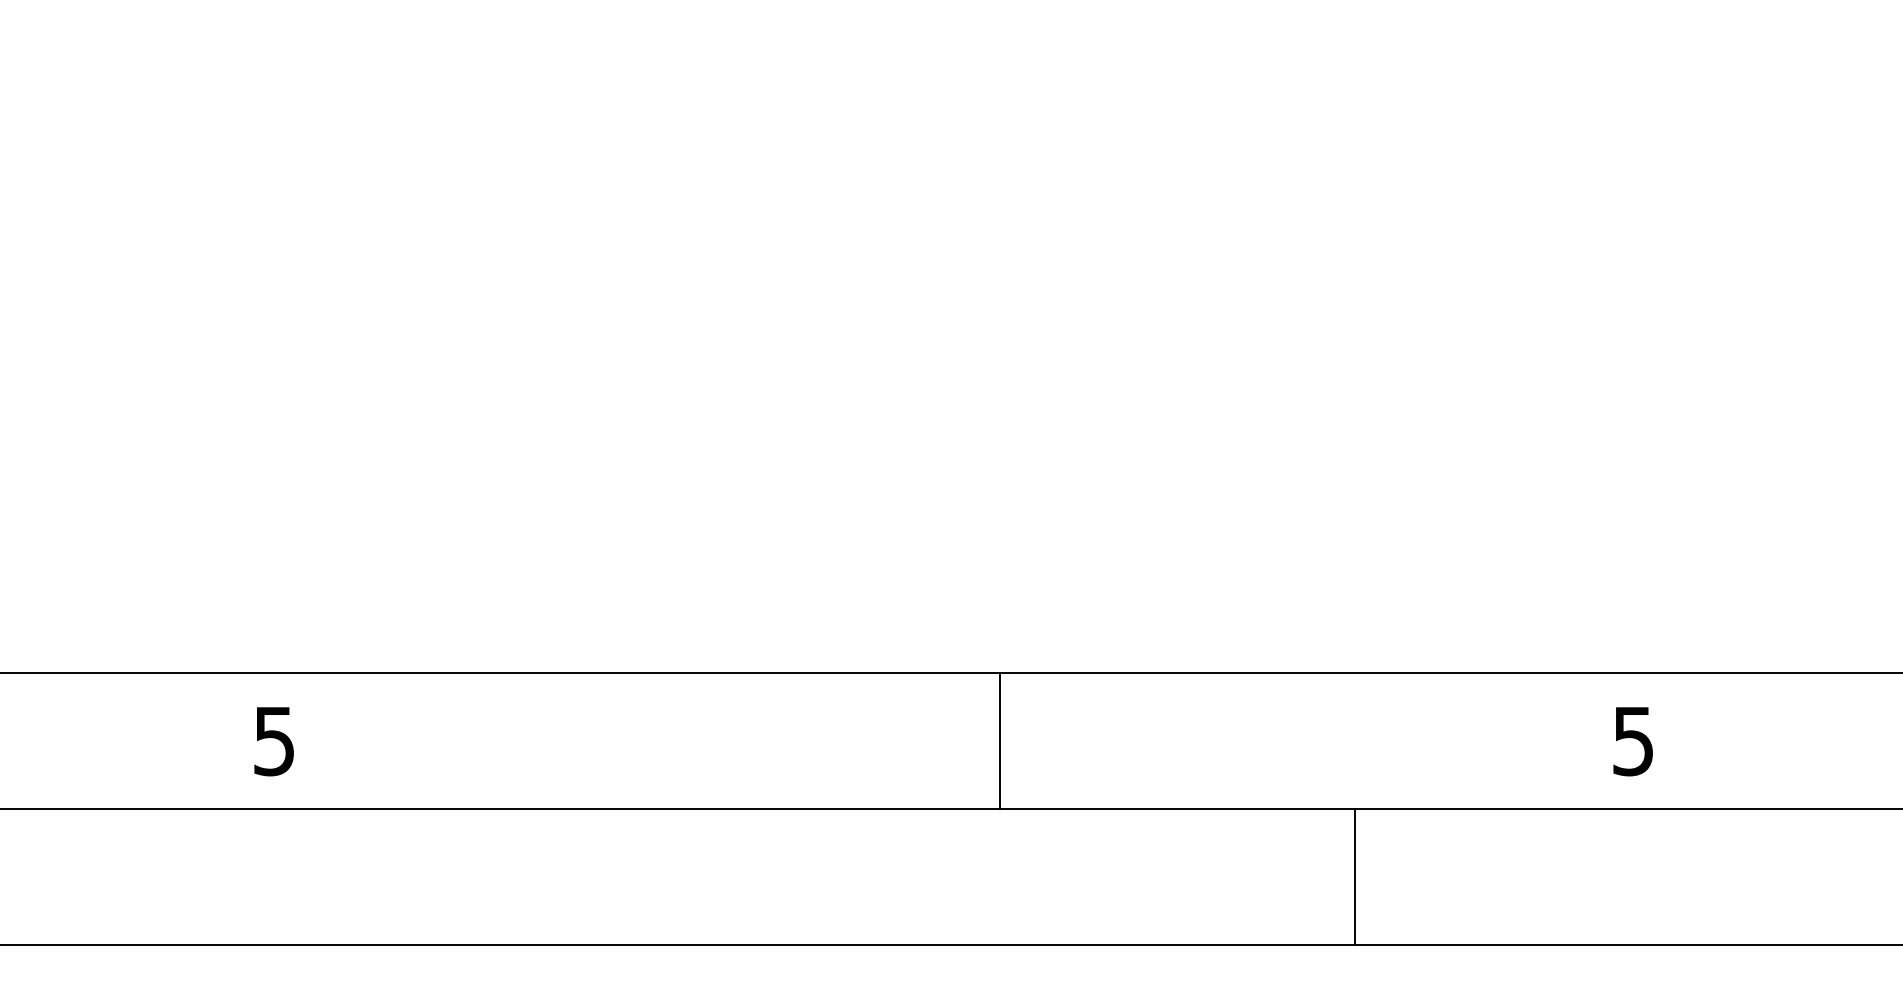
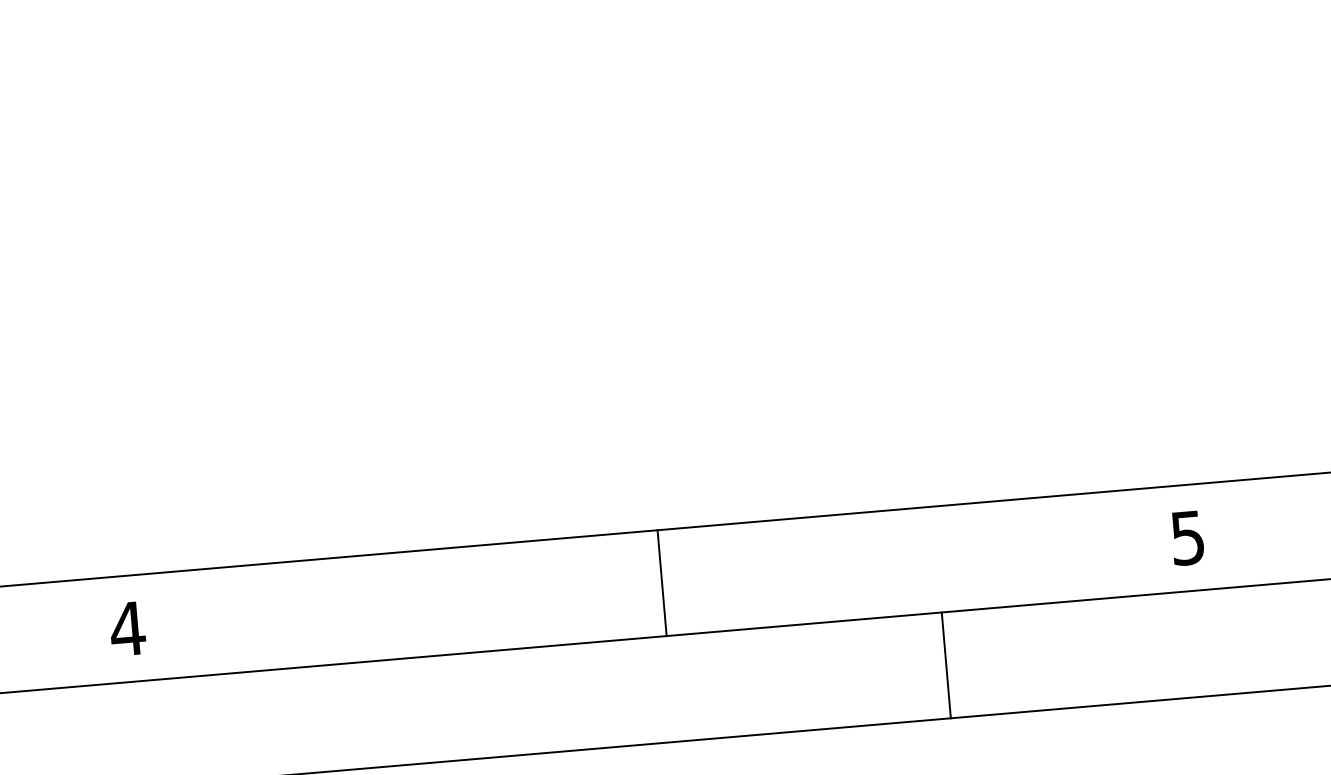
text: (274, 741) -> (127, 629), 5 -> 4
line: (1000, 741) -> (662, 583), moved
line: (1355, 876) -> (946, 665), moved

